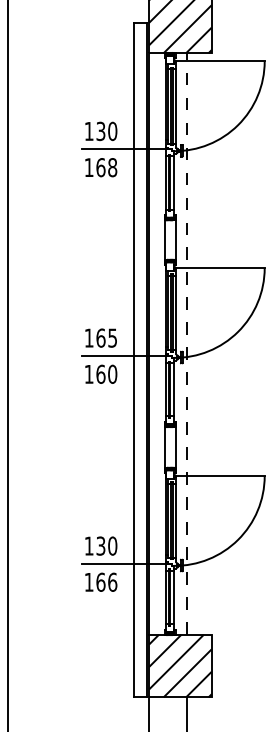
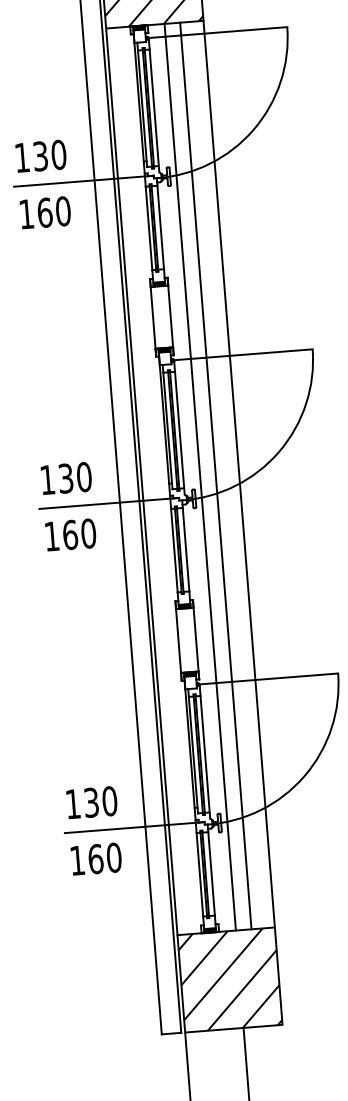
text: (112, 167) -> (63, 211), 168 -> 160
text: (106, 337) -> (74, 476), 165 -> 130
line: (196, 343) -> (215, 475), added
line: (211, 343) -> (238, 473), added
line: (186, 344) -> (200, 477), dashed -> solid
text: (112, 581) -> (113, 856), 166 -> 160

